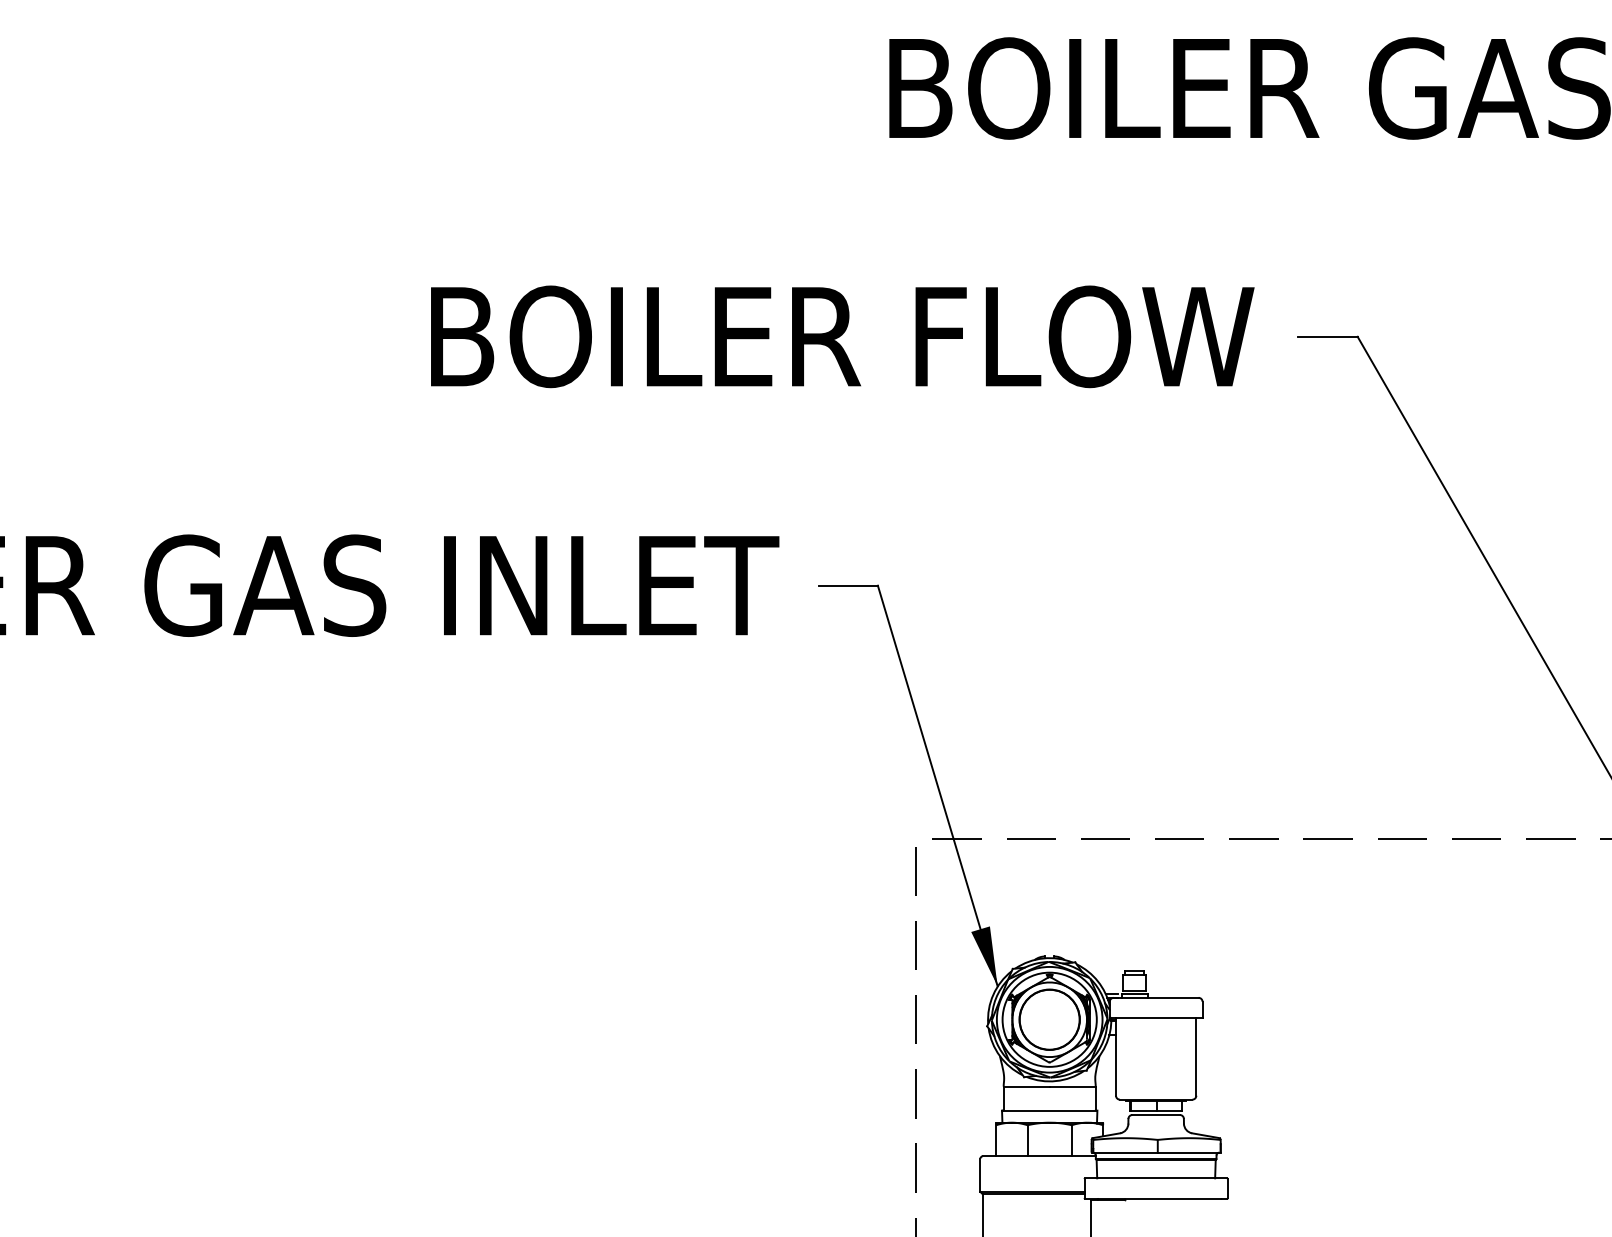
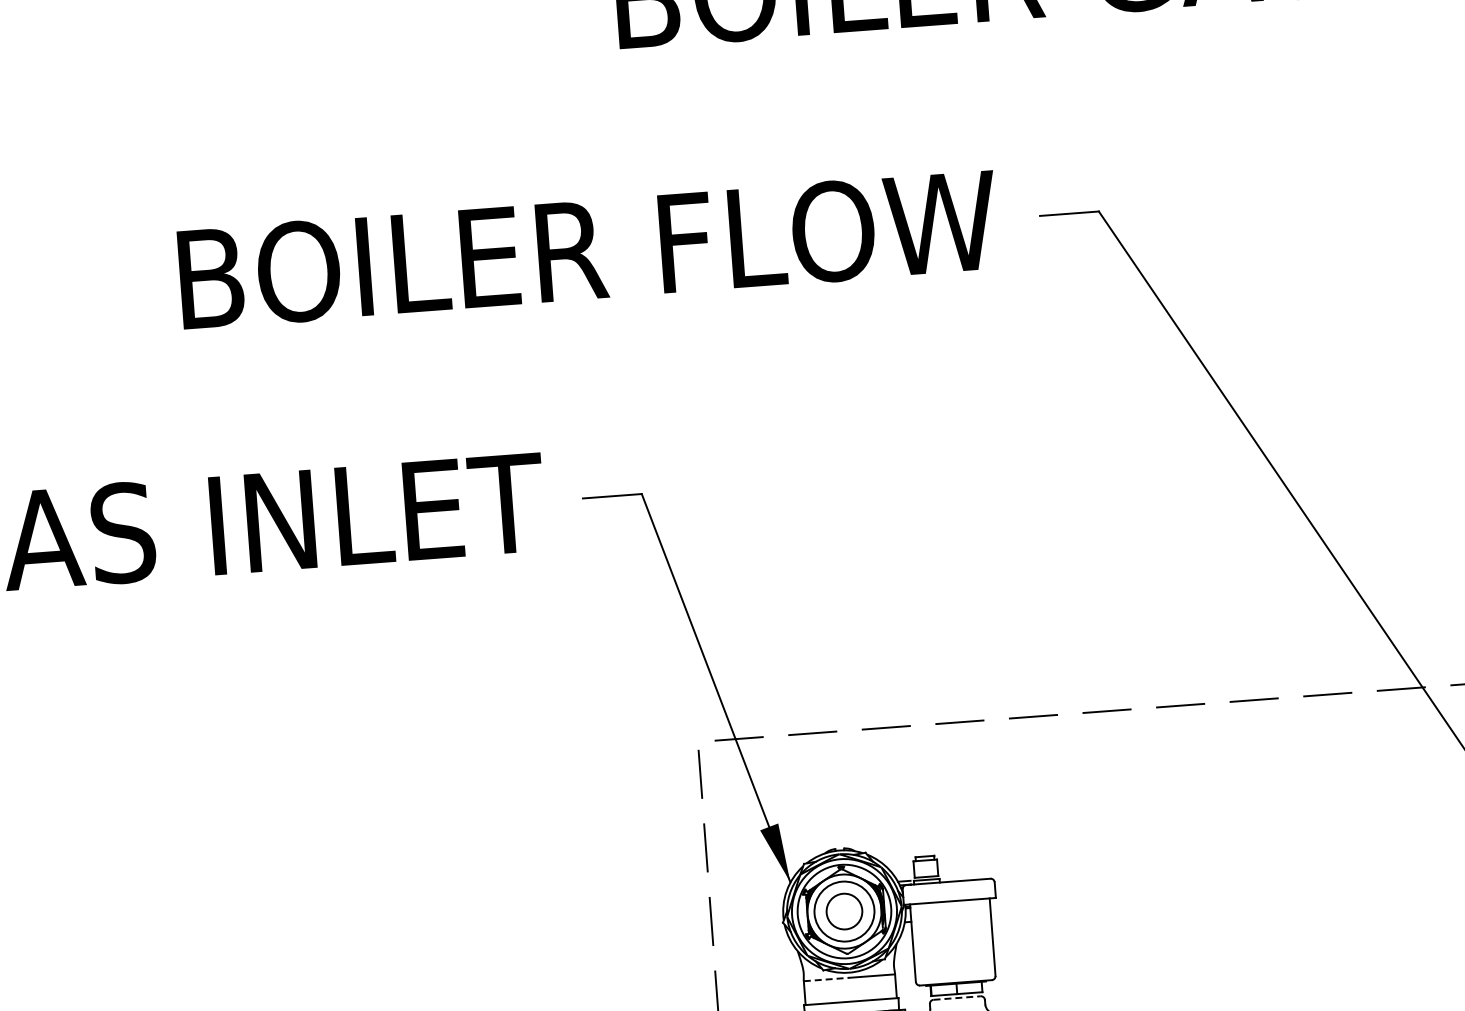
circle: (1049, 1019) -> (844, 911), size x0.6
line: (1027, 1086) -> (827, 979), solid -> dashed
line: (1156, 1115) -> (957, 998), solid -> dashed

